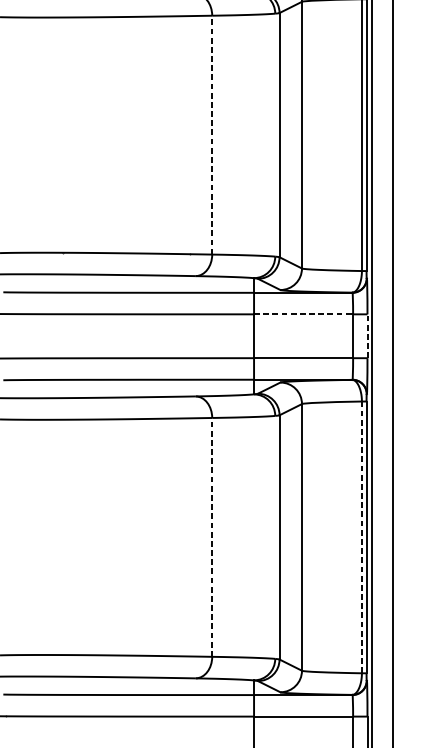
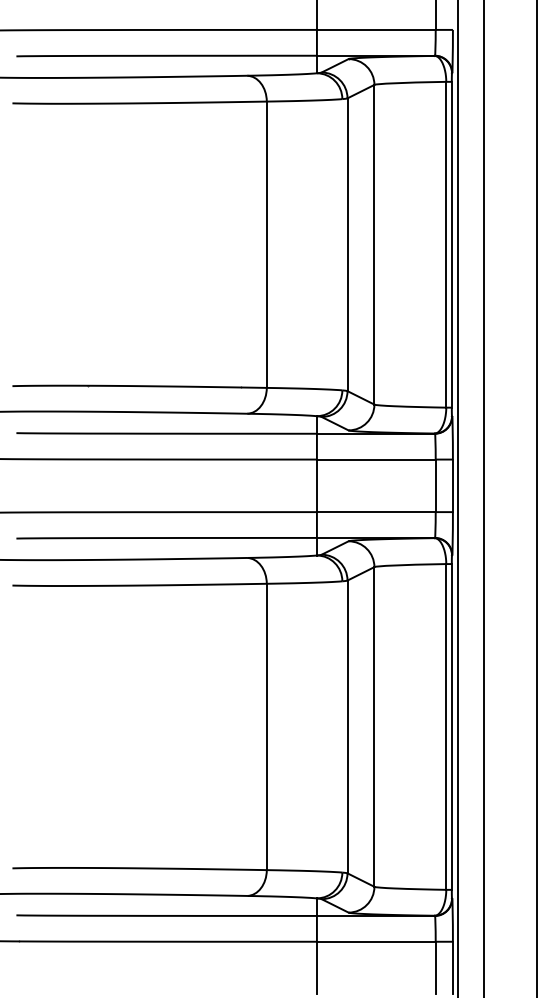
line: (211, 134) -> (266, 244), dashed -> solid
line: (303, 314) -> (376, 459), dashed -> solid
line: (367, 335) -> (452, 485), dashed -> solid
line: (211, 537) -> (266, 726), dashed -> solid
line: (362, 537) -> (446, 726), dashed -> solid

